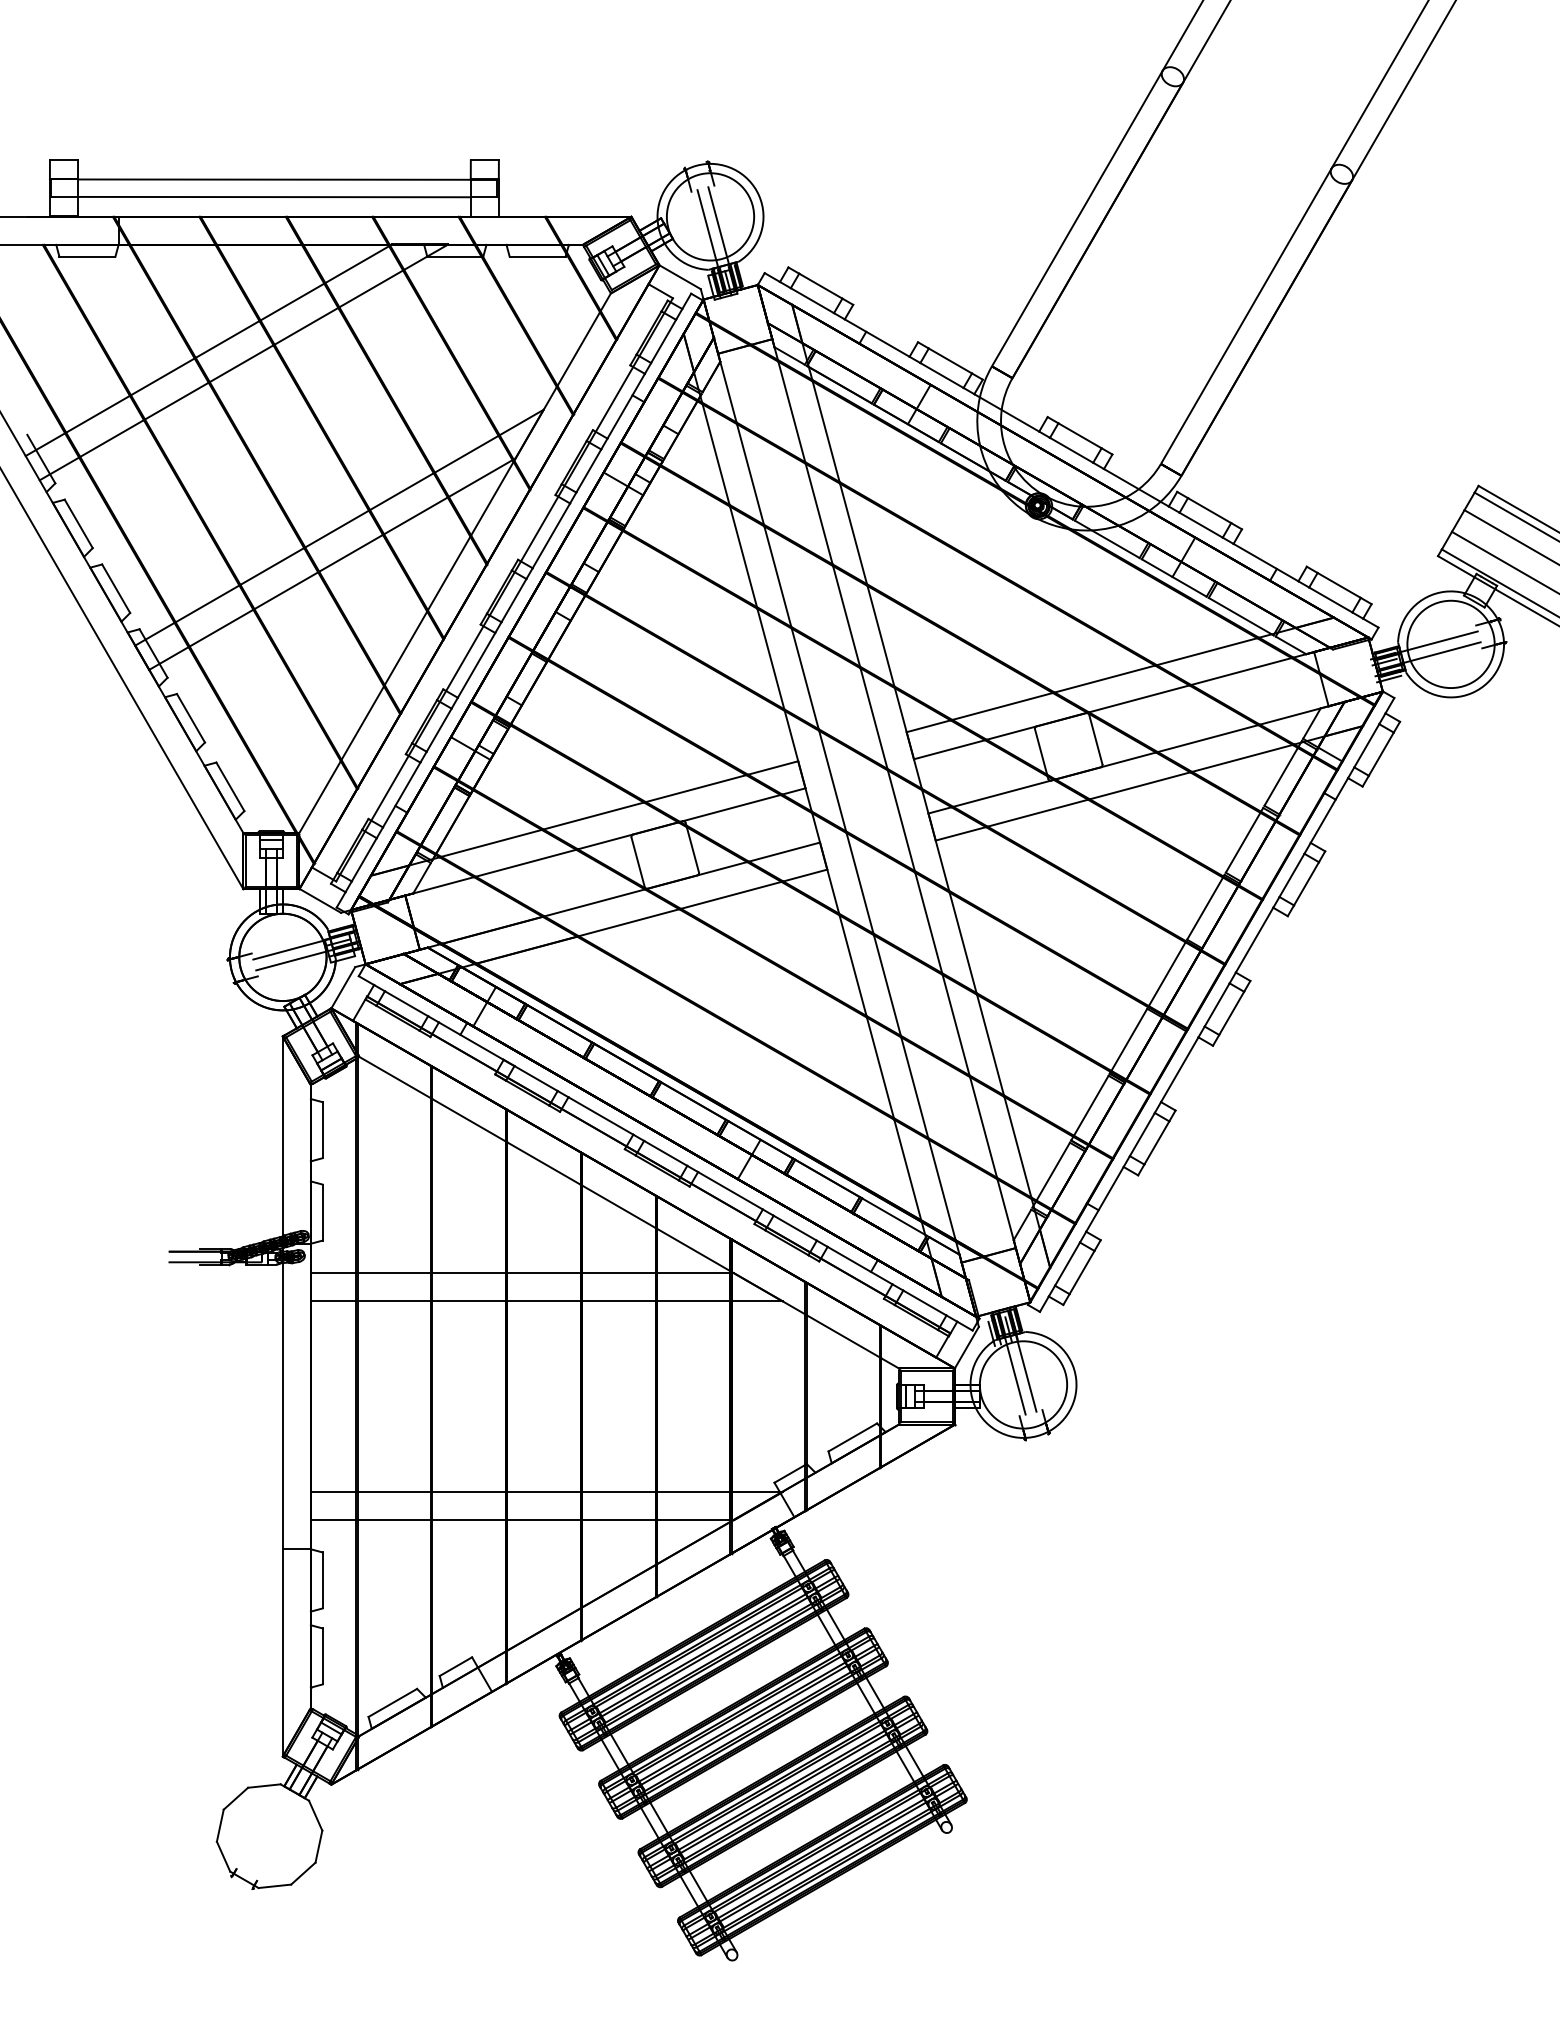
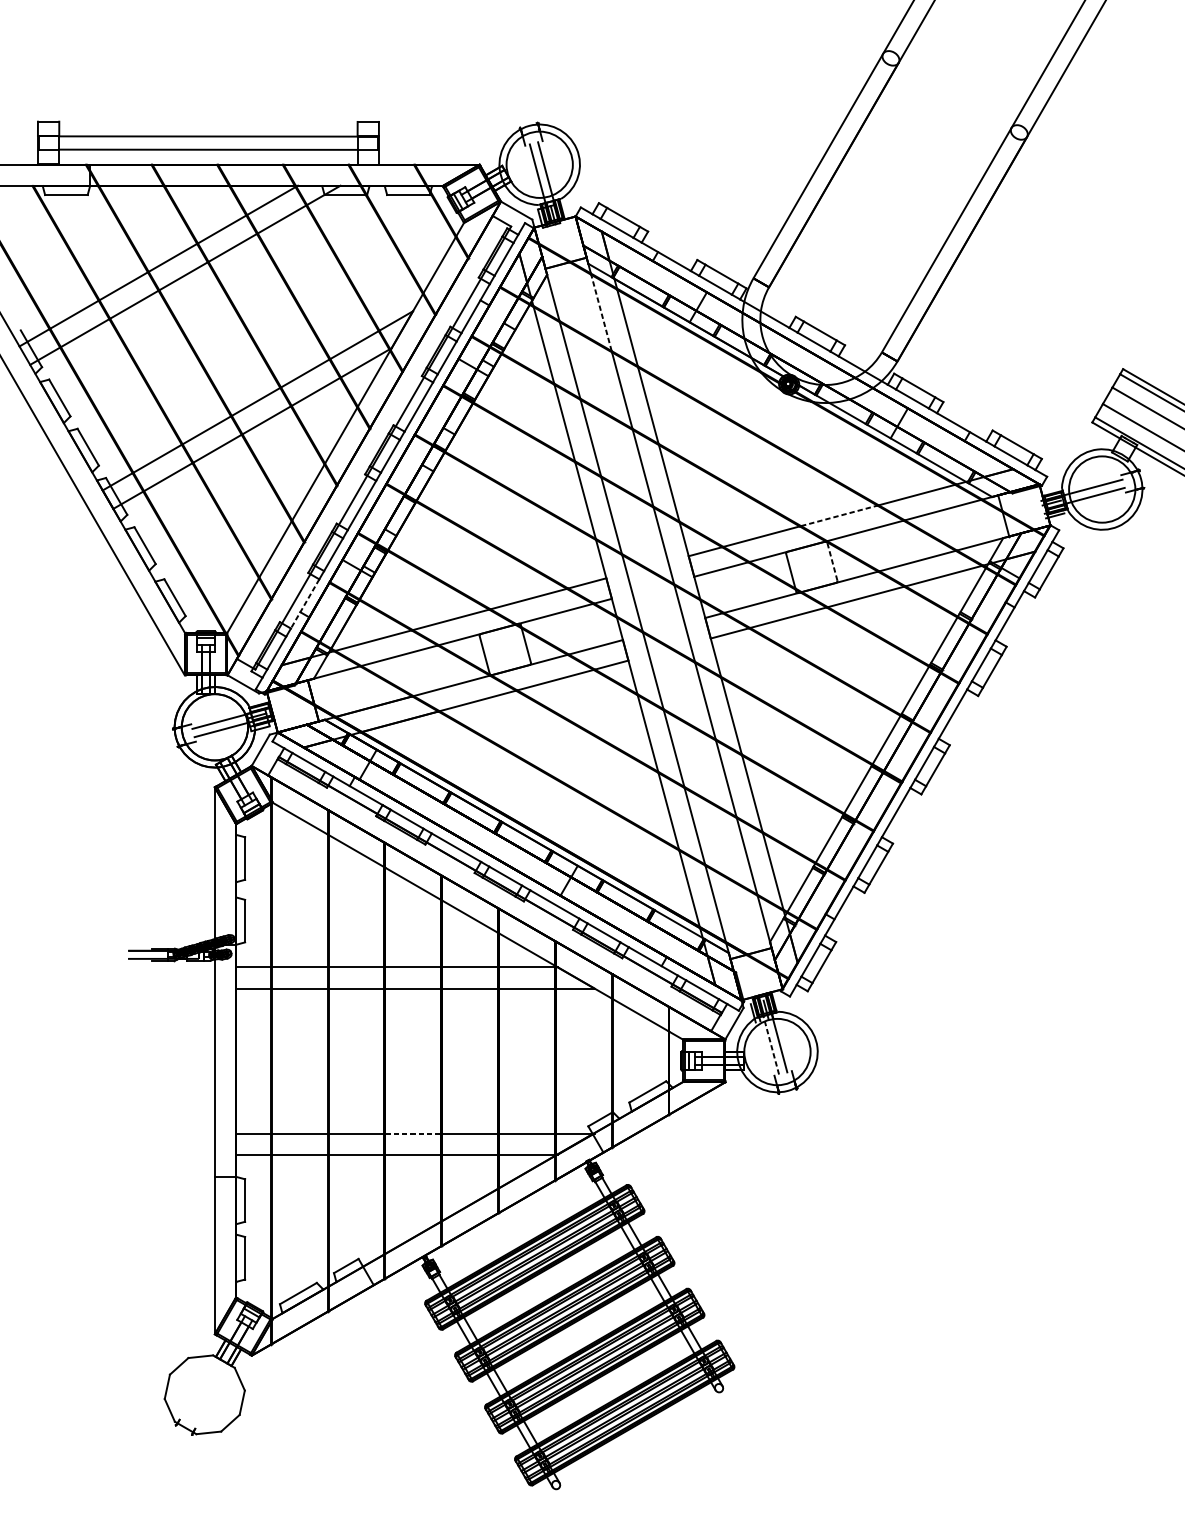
line: (791, 411) -> (601, 312), solid -> dashed
line: (1105, 678) -> (839, 515), solid -> dashed
line: (1095, 739) -> (832, 561), solid -> dashed
line: (401, 795) -> (304, 604), solid -> dashed
line: (1015, 1376) -> (771, 1045), solid -> dashed
line: (544, 1492) -> (413, 1133), solid -> dashed

